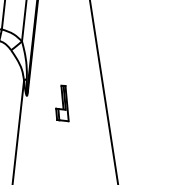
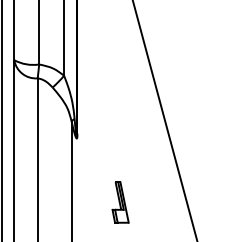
part: (63, 103) -> (120, 202), moved

